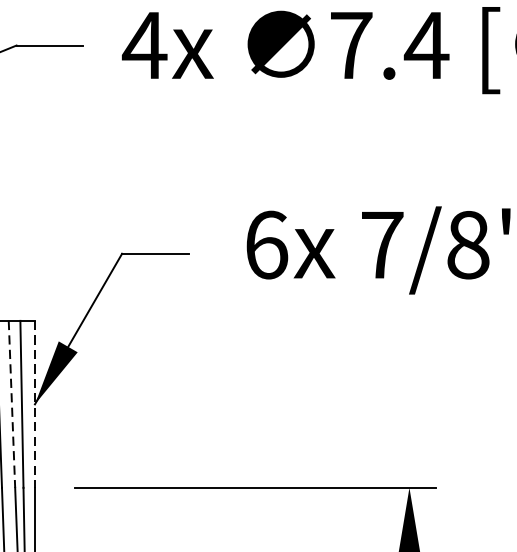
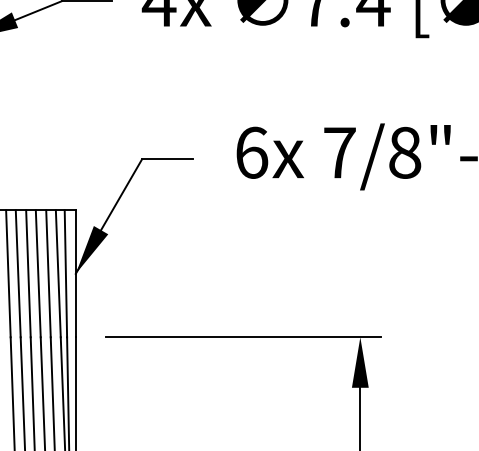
line: (12, 405) -> (58, 274), dashed -> solid
line: (34, 405) -> (75, 274), dashed -> solid

